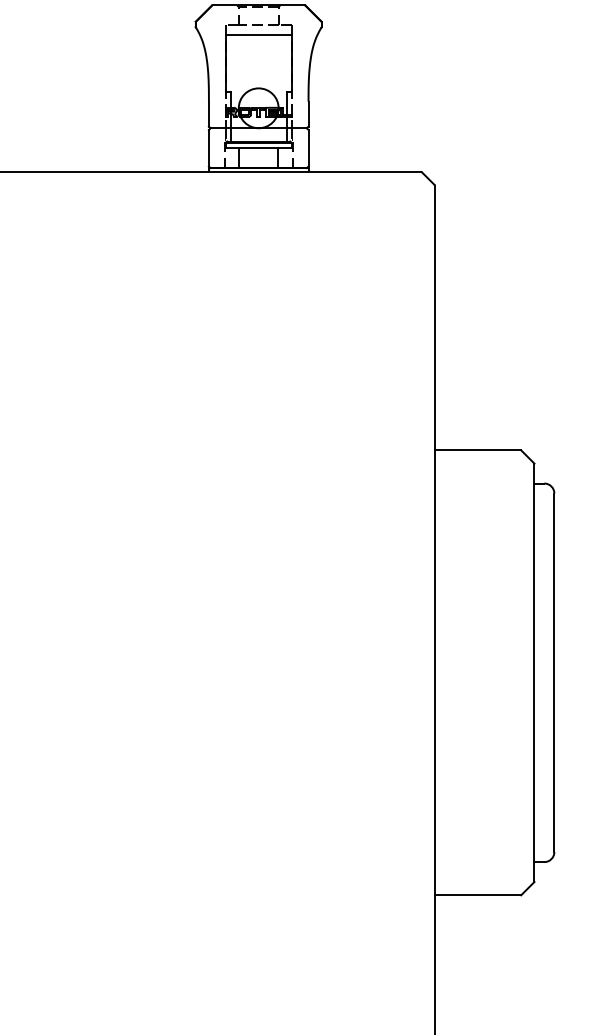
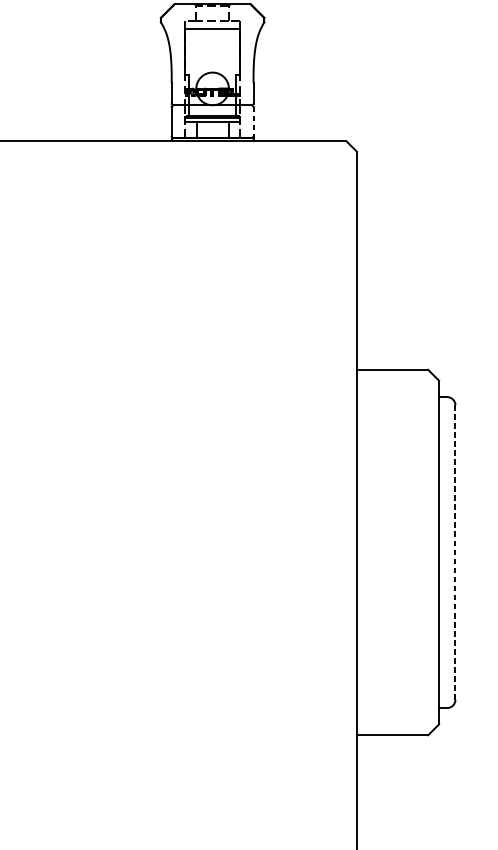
line: (308, 148) -> (253, 121), solid -> dashed
line: (554, 672) -> (455, 552), solid -> dashed

